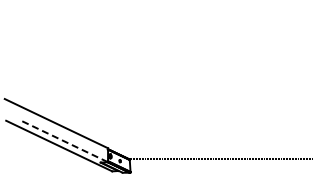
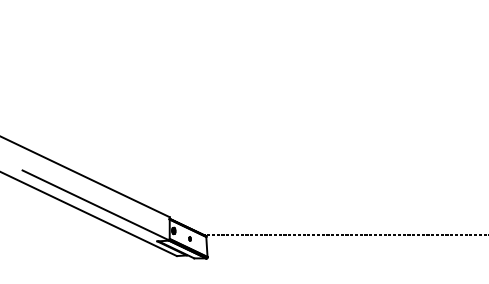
line: (63, 141) -> (94, 205), dashed -> solid

